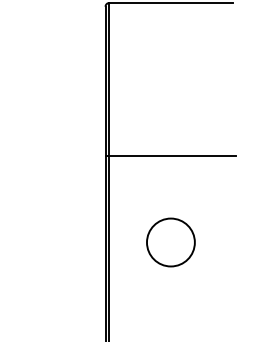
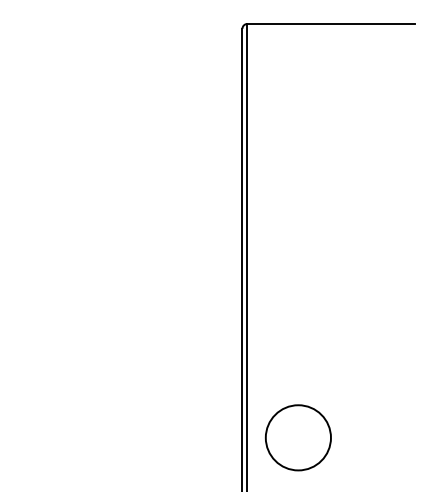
line: (171, 156) -> (331, 232), removed
circle: (170, 242) -> (297, 437), moved

